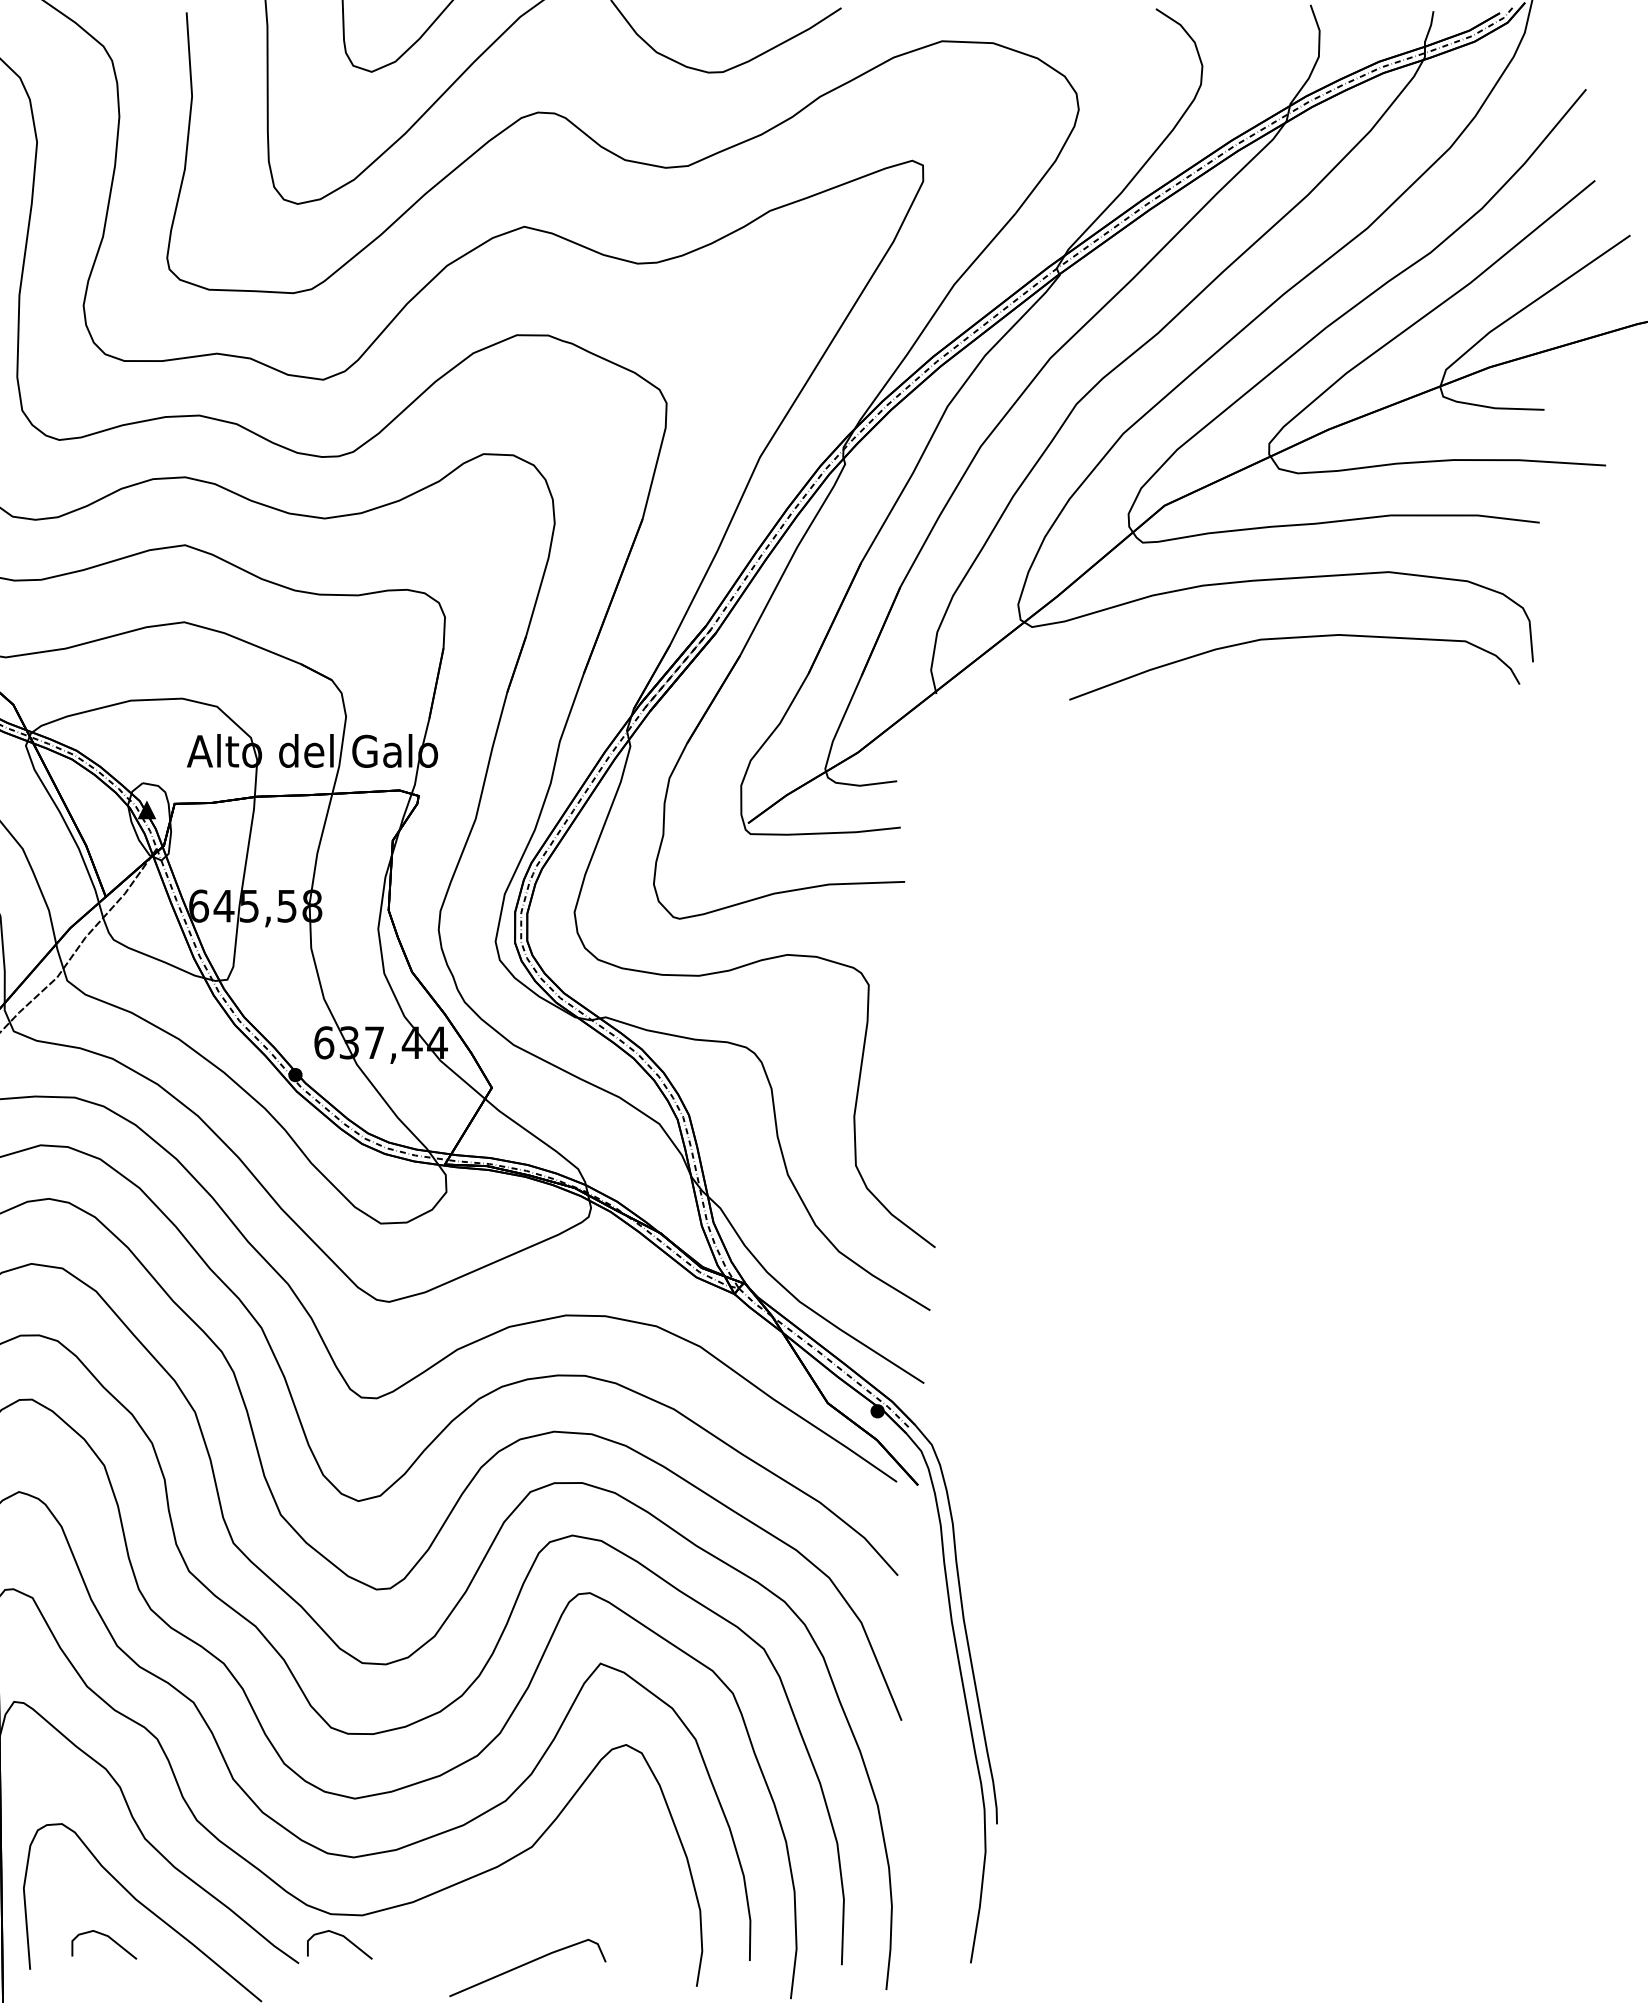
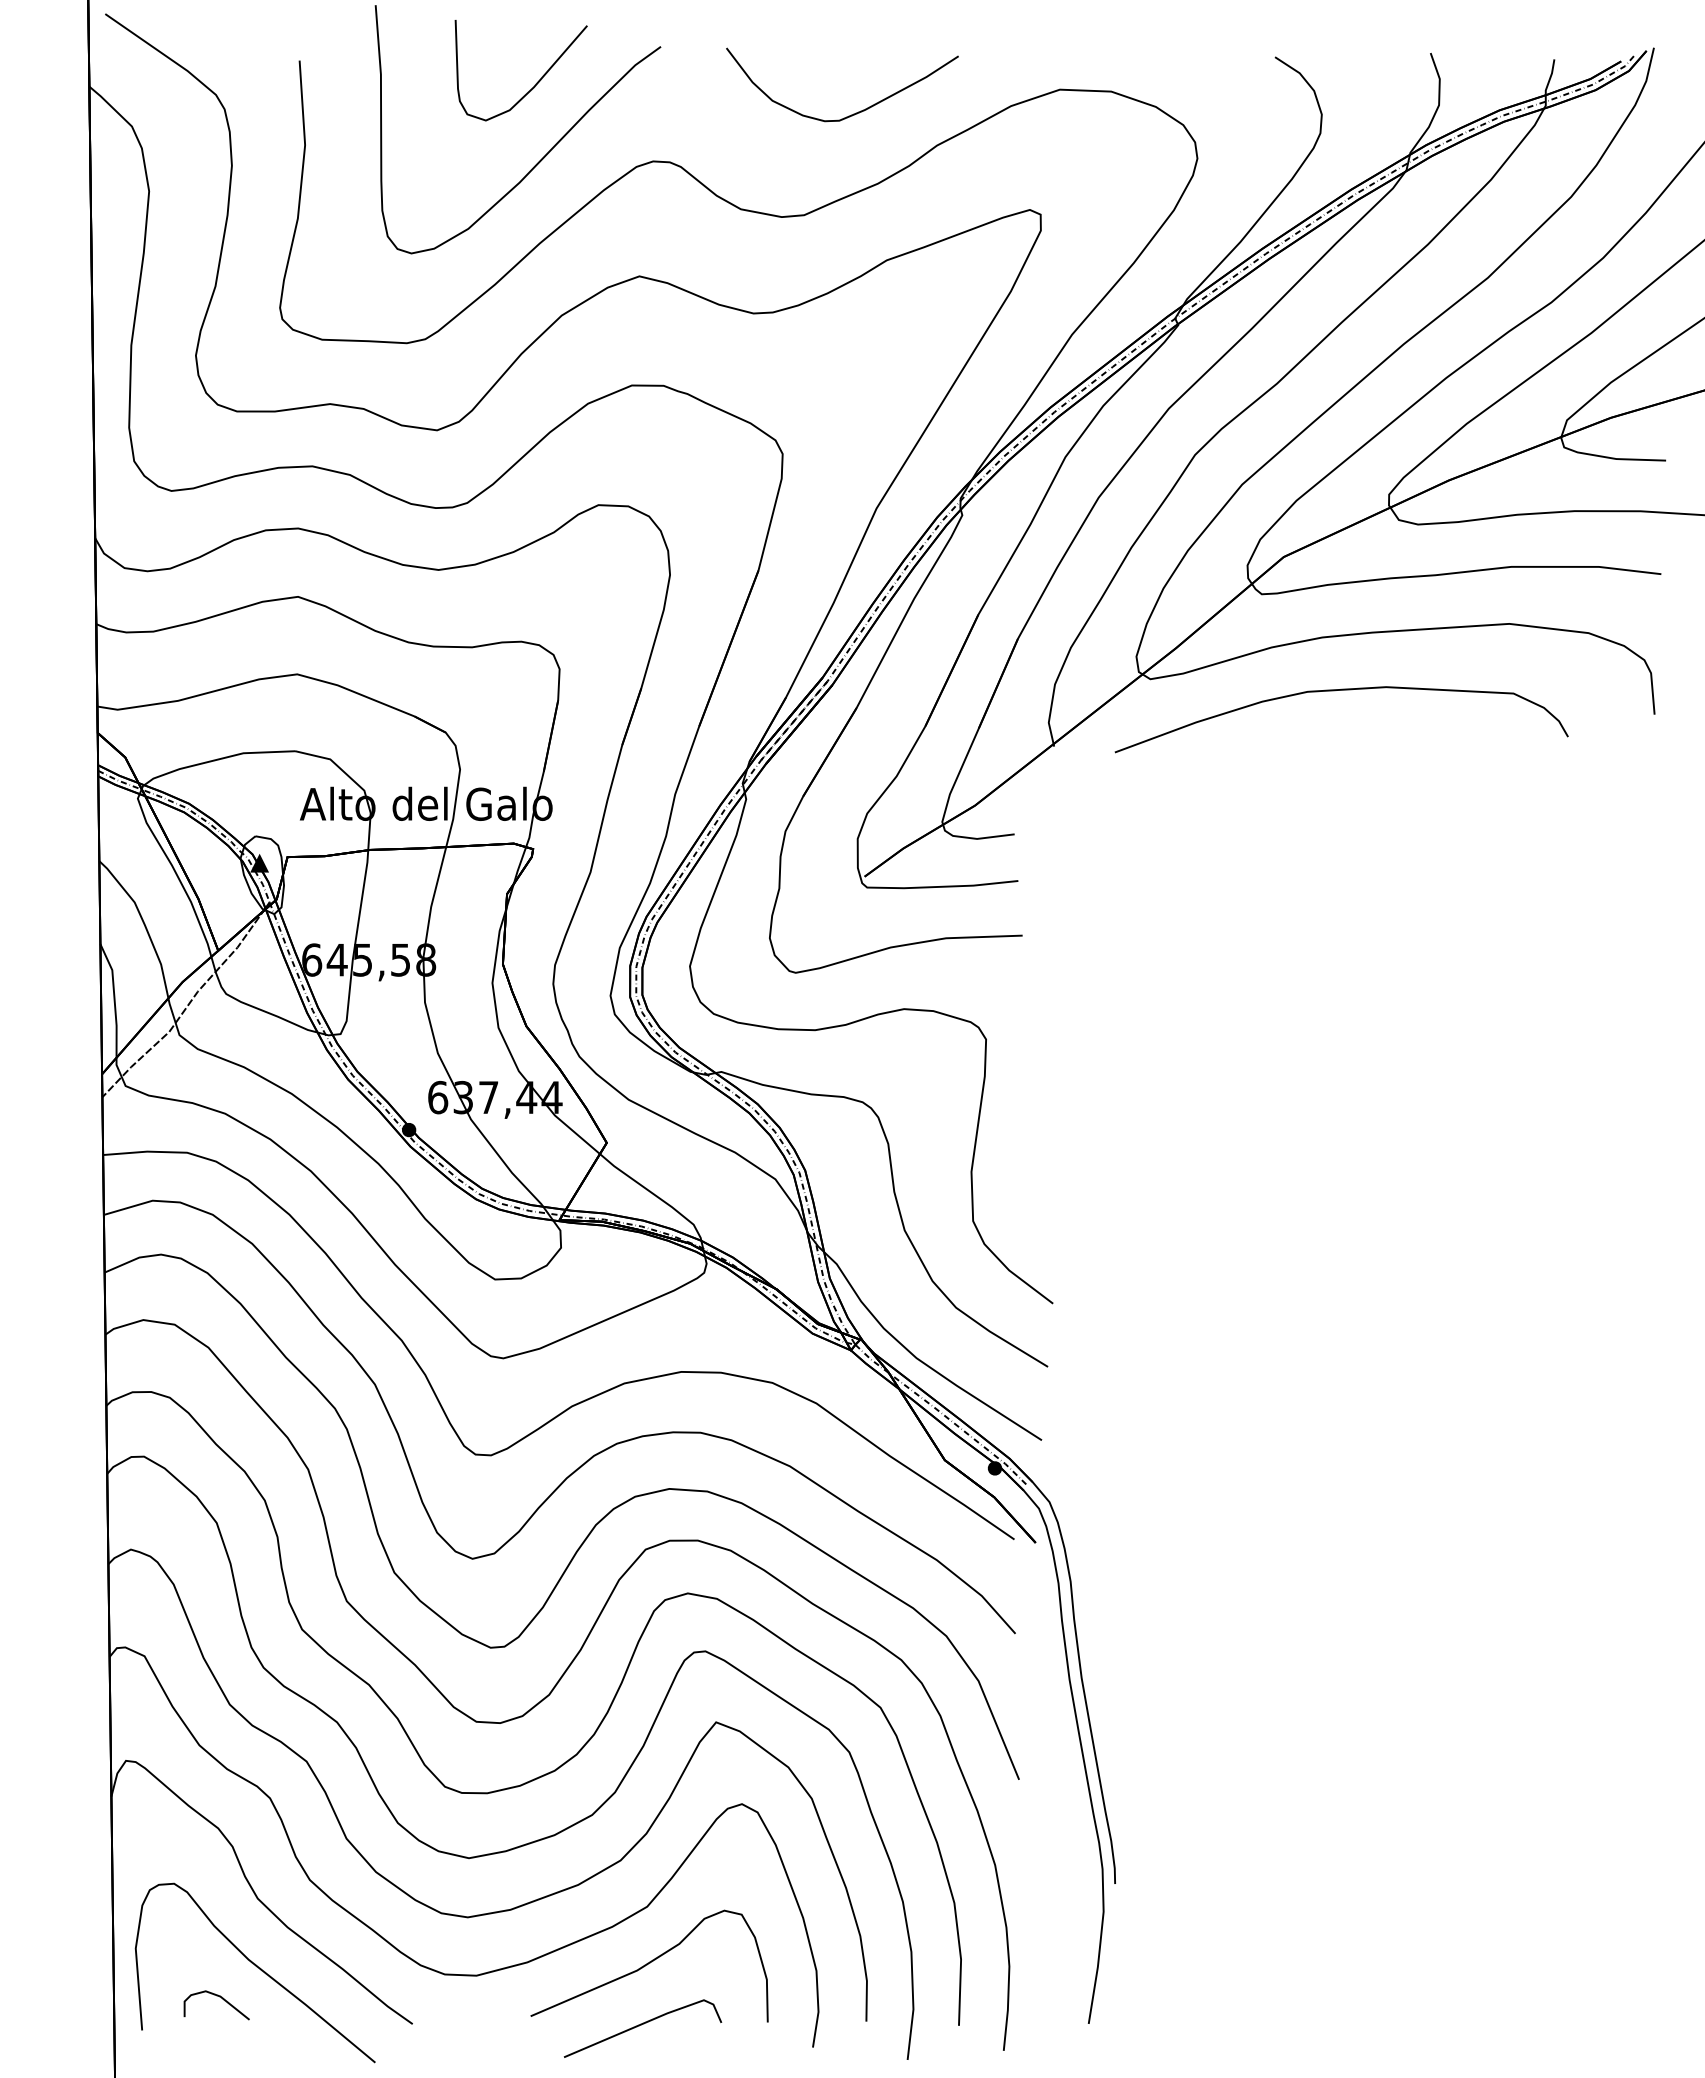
curve: (1288, 639) -> (1335, 691), moved
curve: (533, 1904) -> (648, 1964), added
curve: (345, 1939) -> (459, 1999), removed

